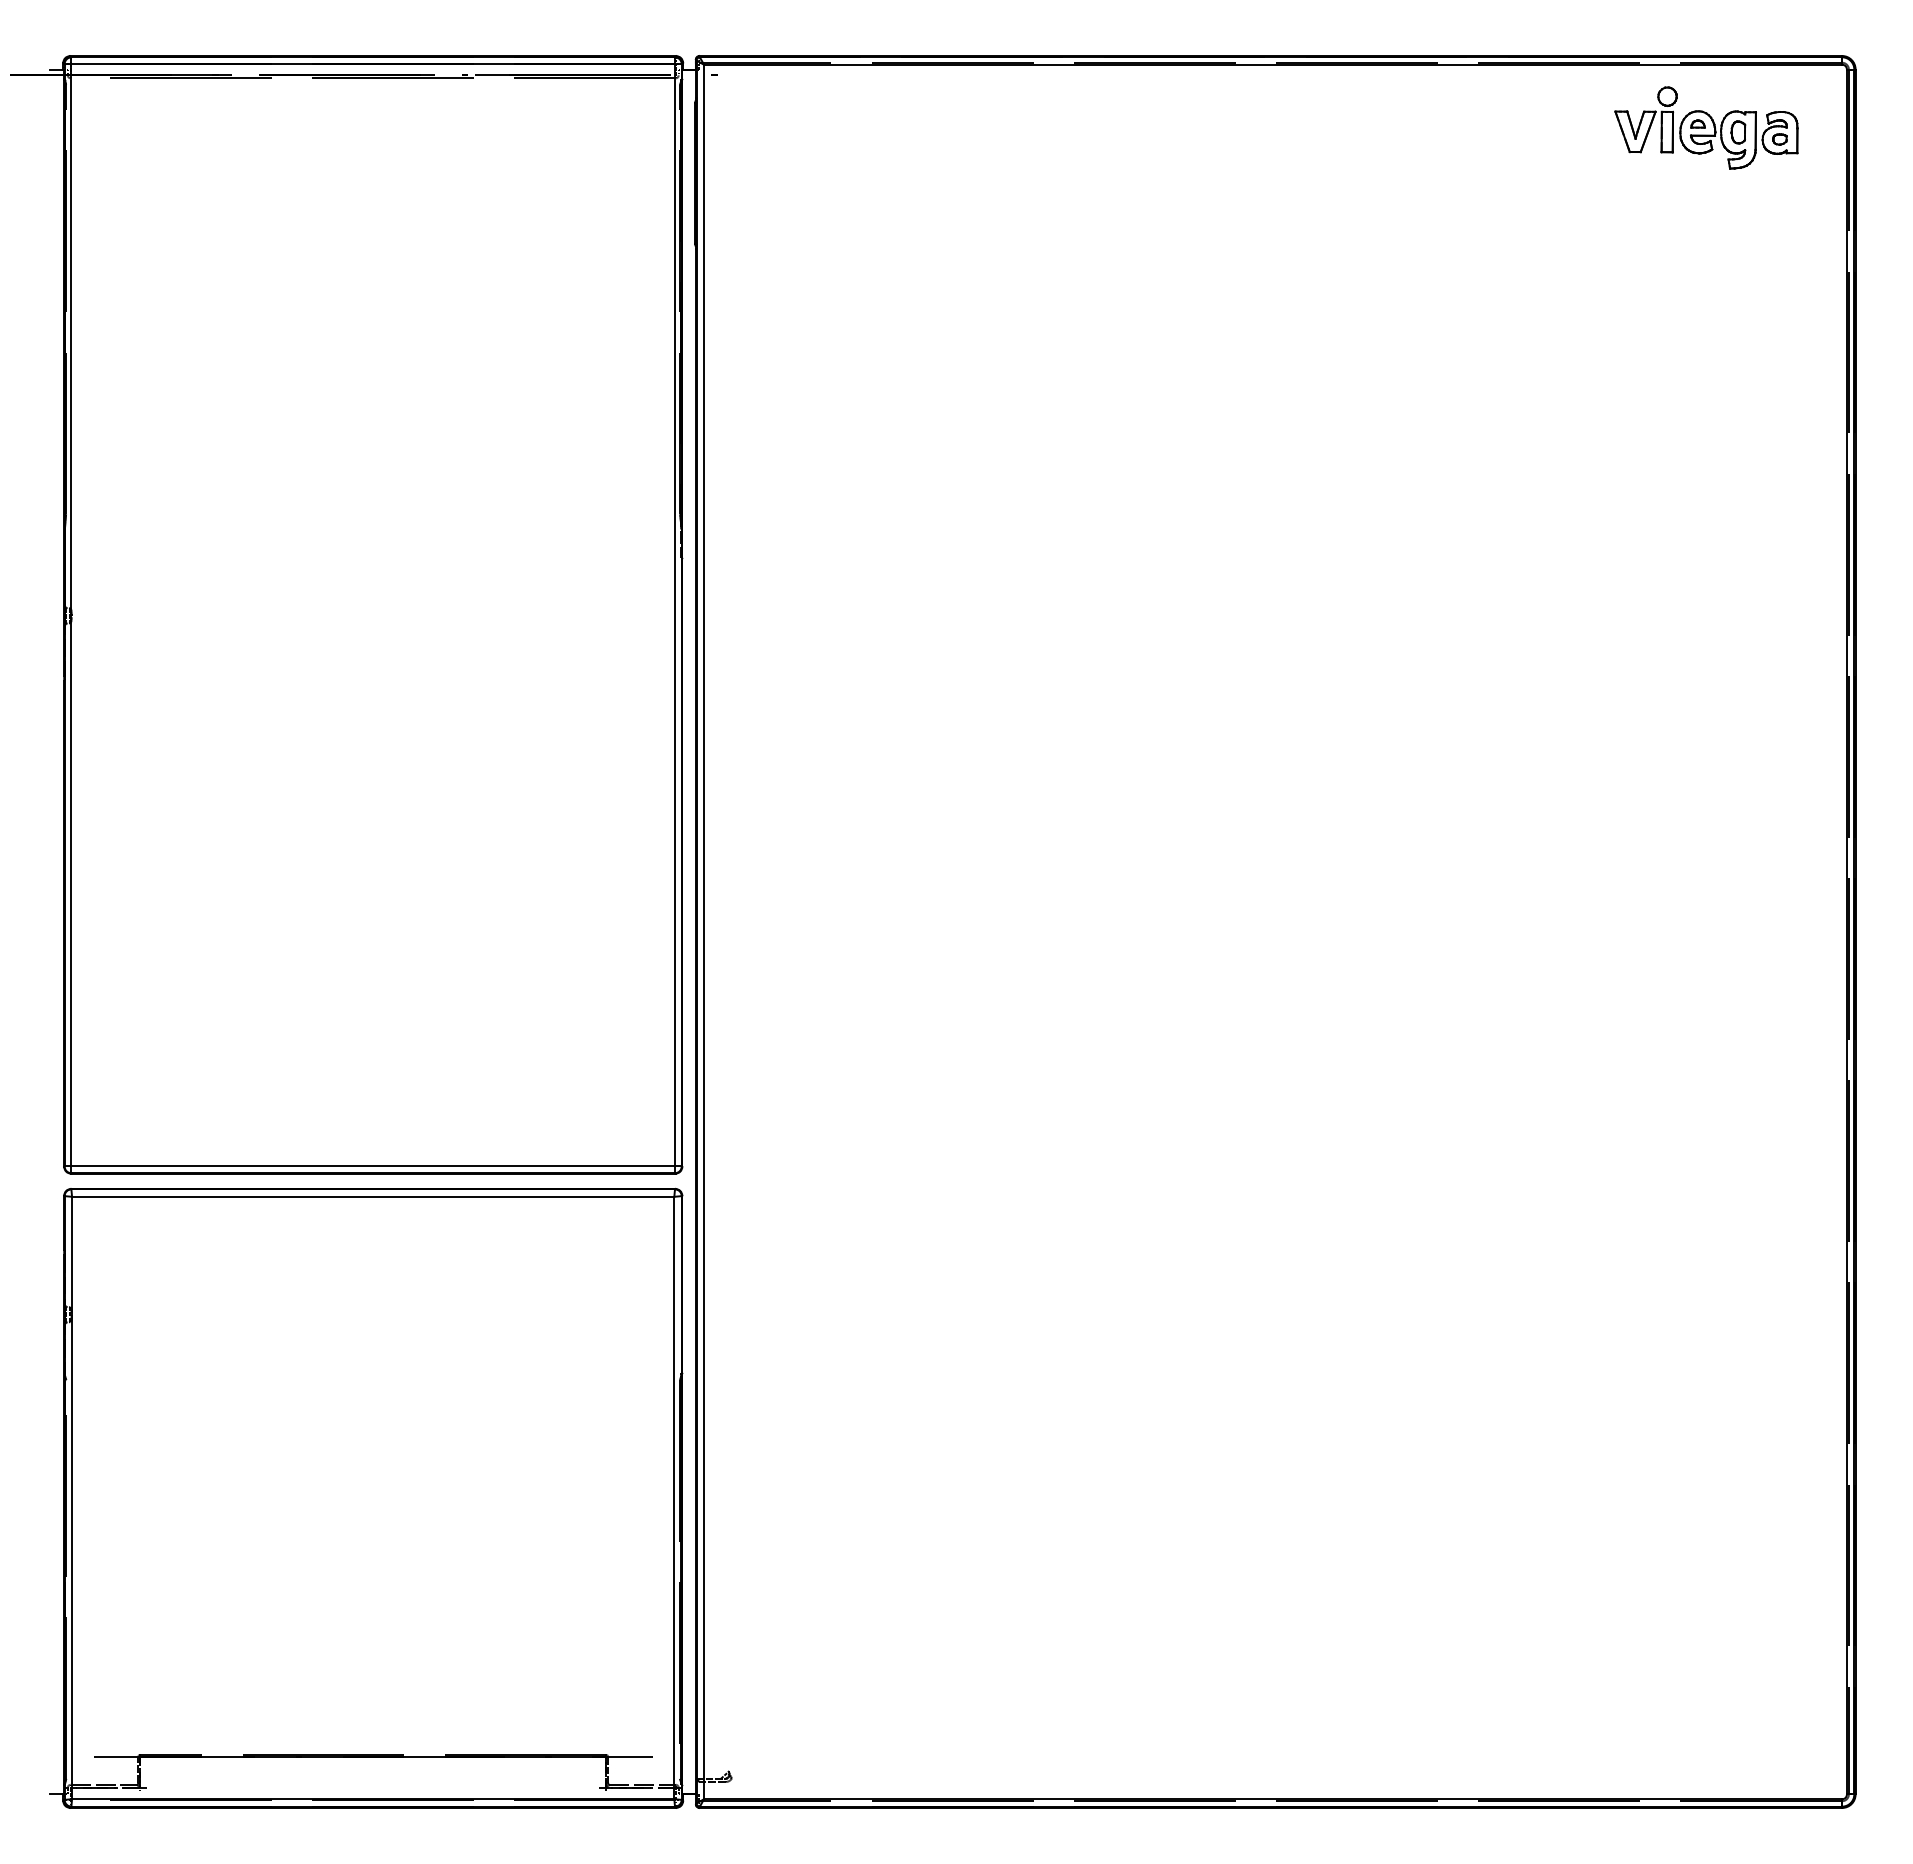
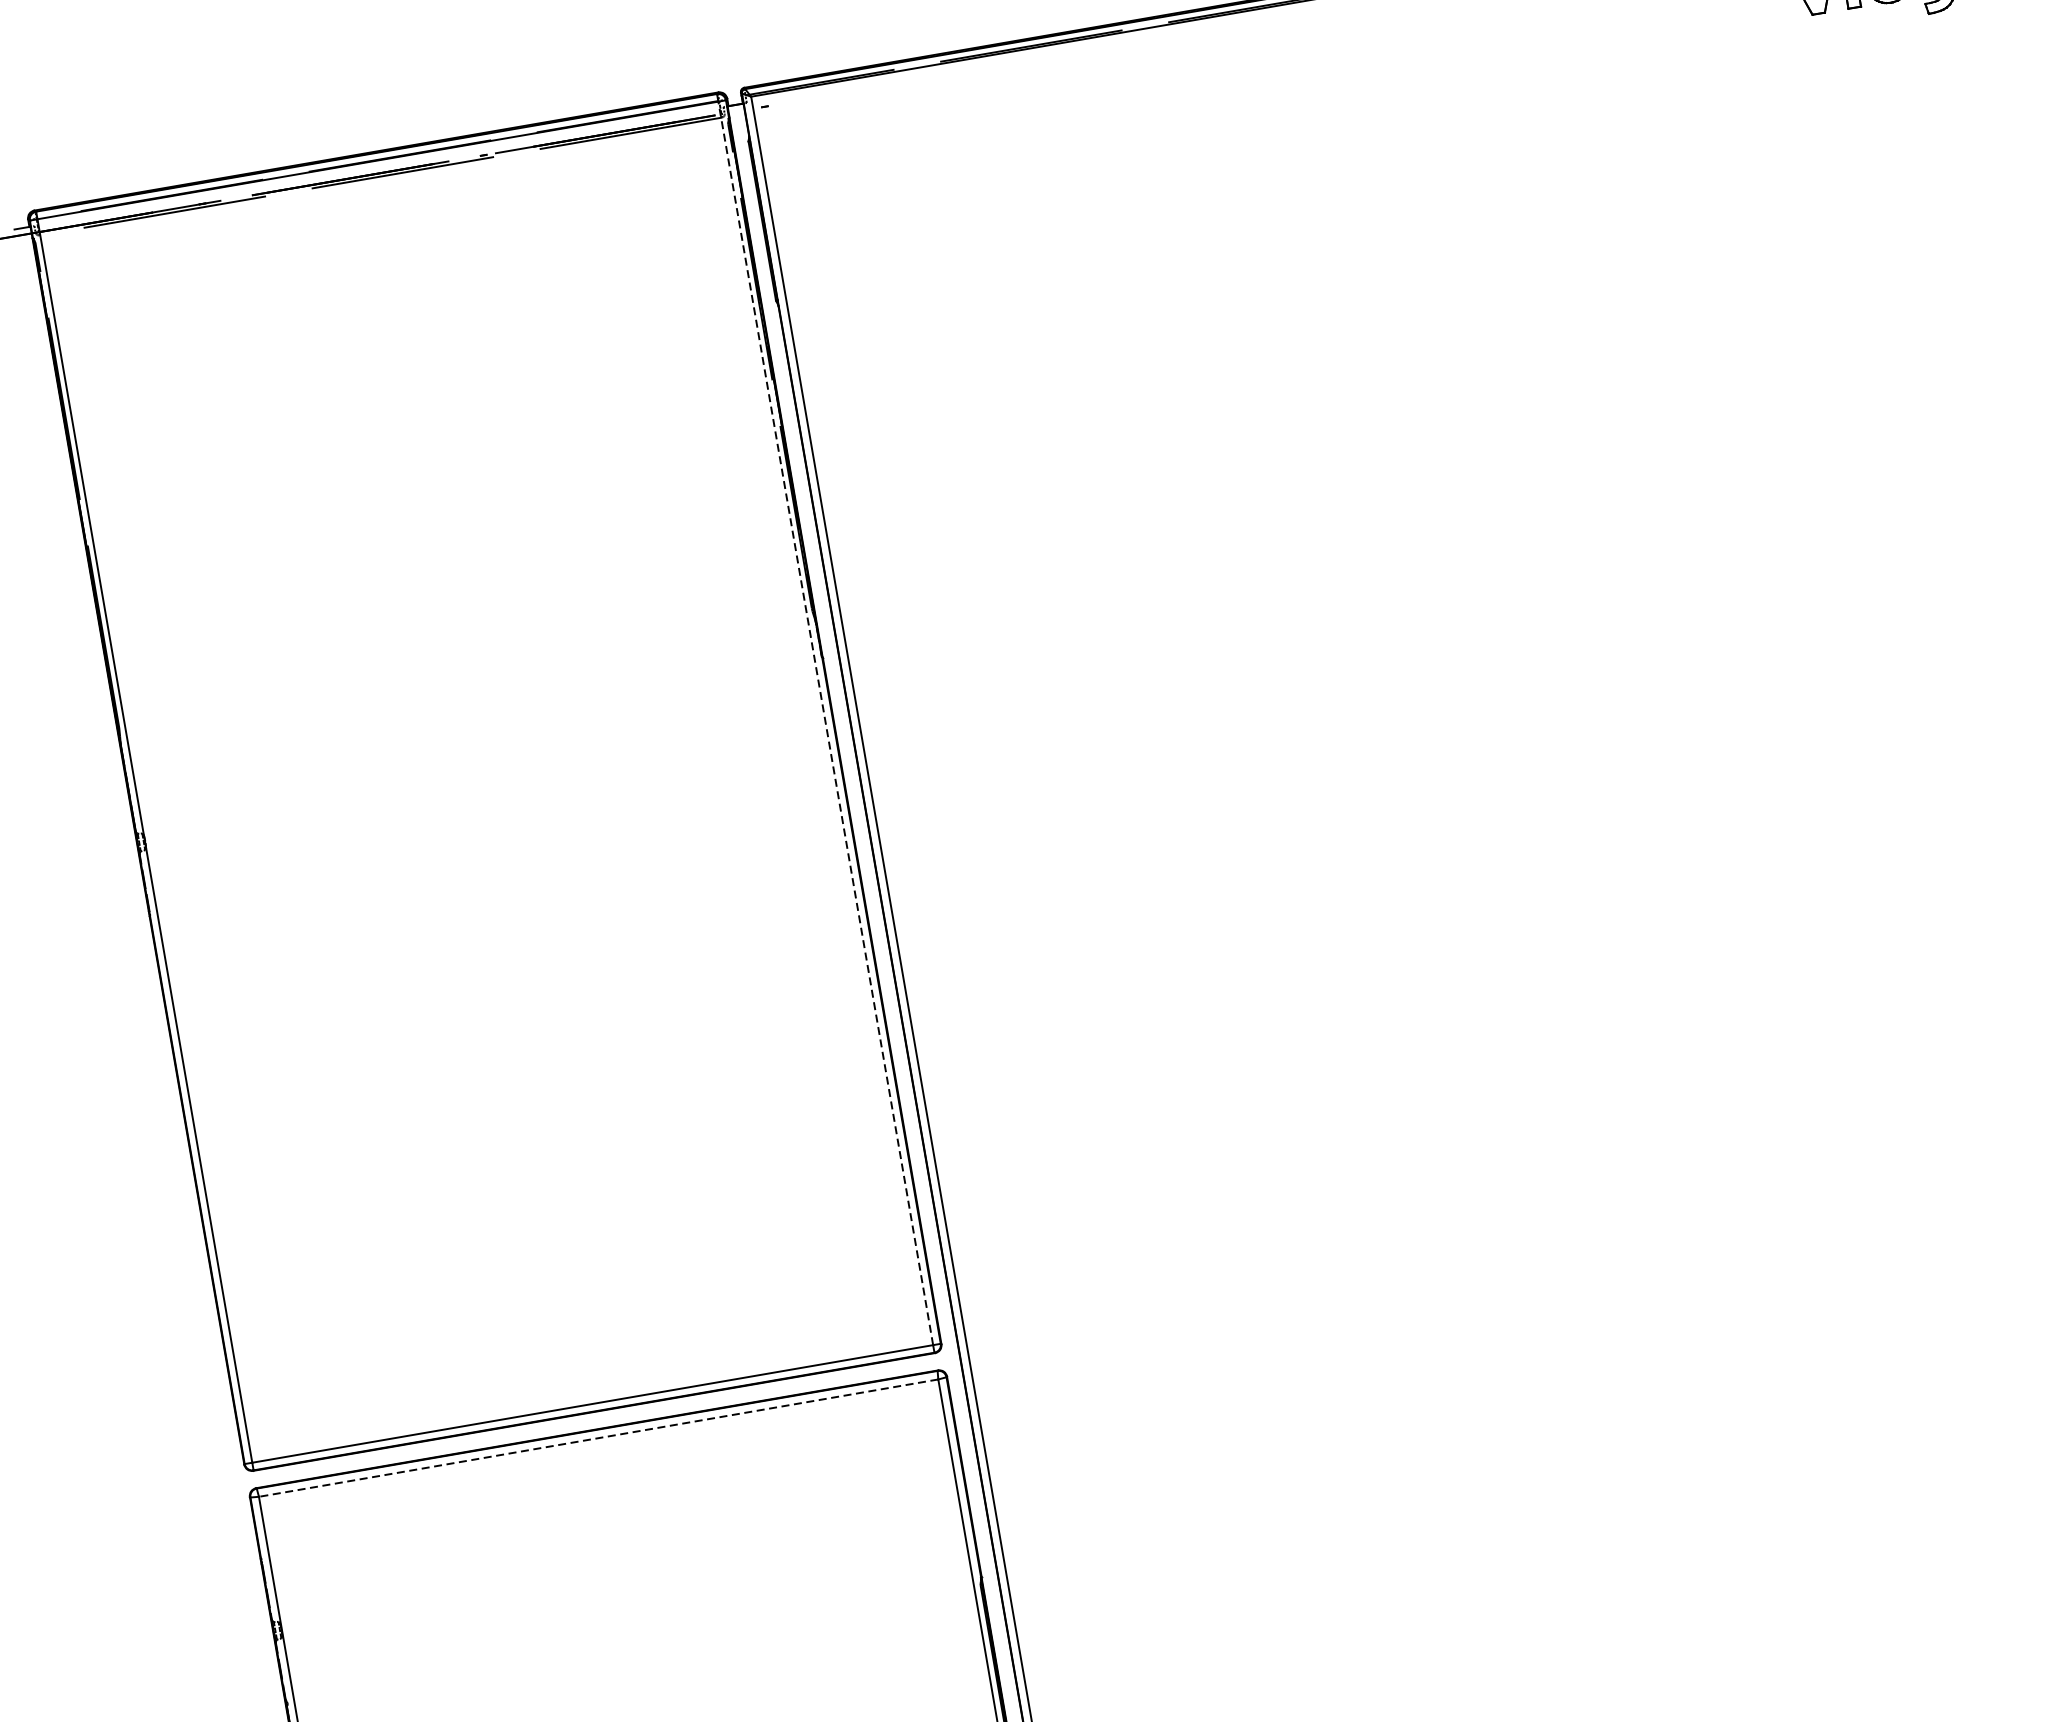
line: (675, 614) -> (826, 722), solid -> dashed
line: (372, 1196) -> (597, 1437), solid -> dashed

